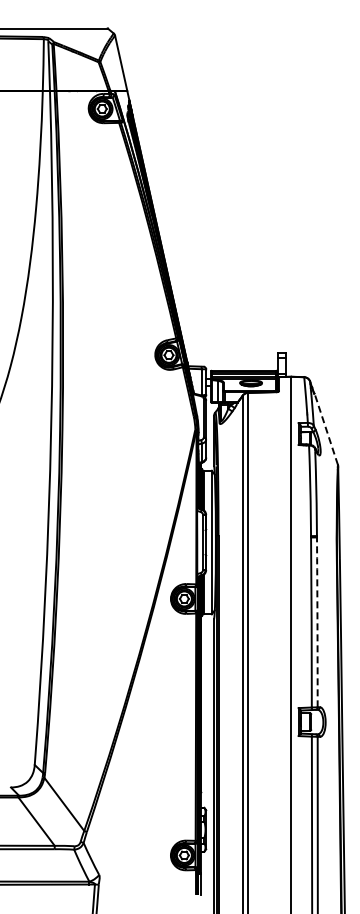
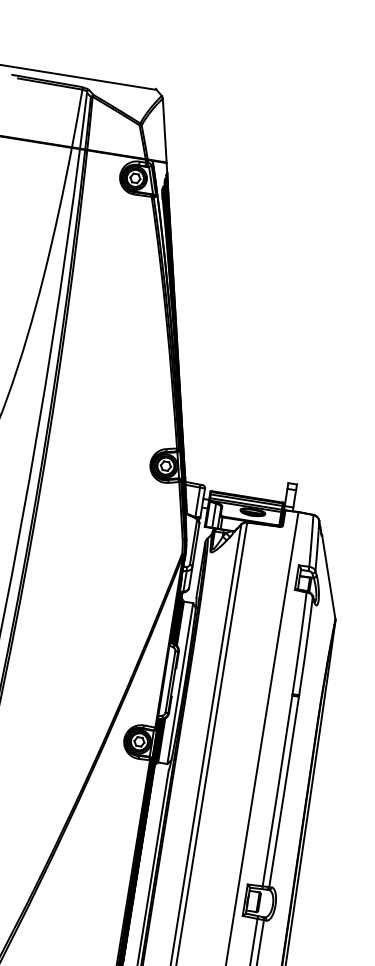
line: (326, 429) -> (328, 577), dashed -> solid
arc: (317, 622) -> (284, 792), dashed -> solid

